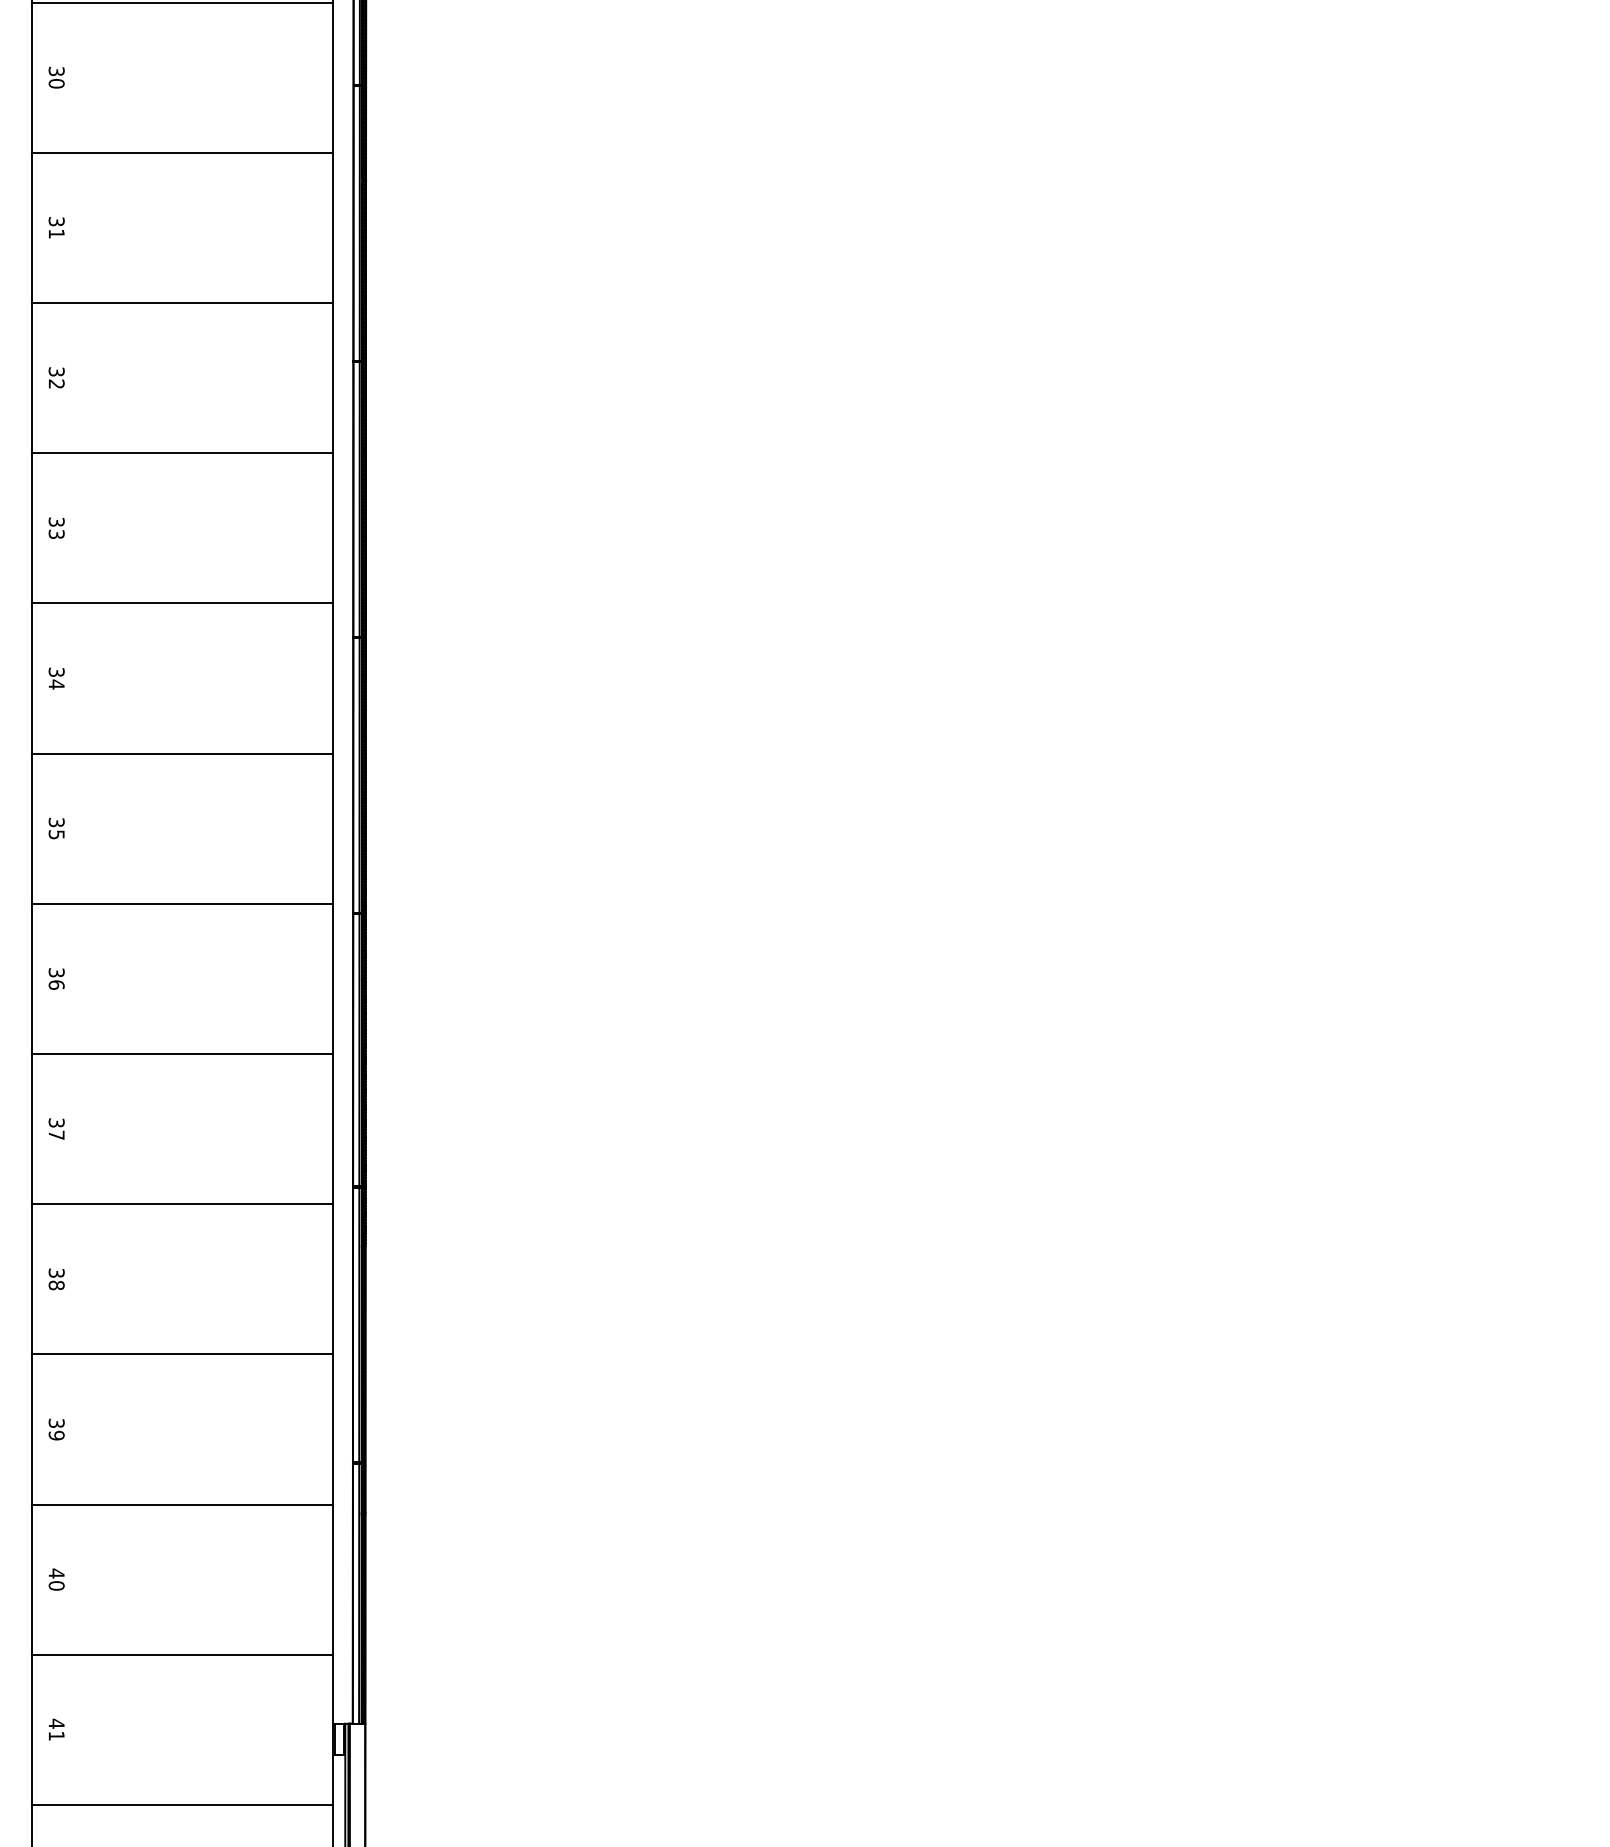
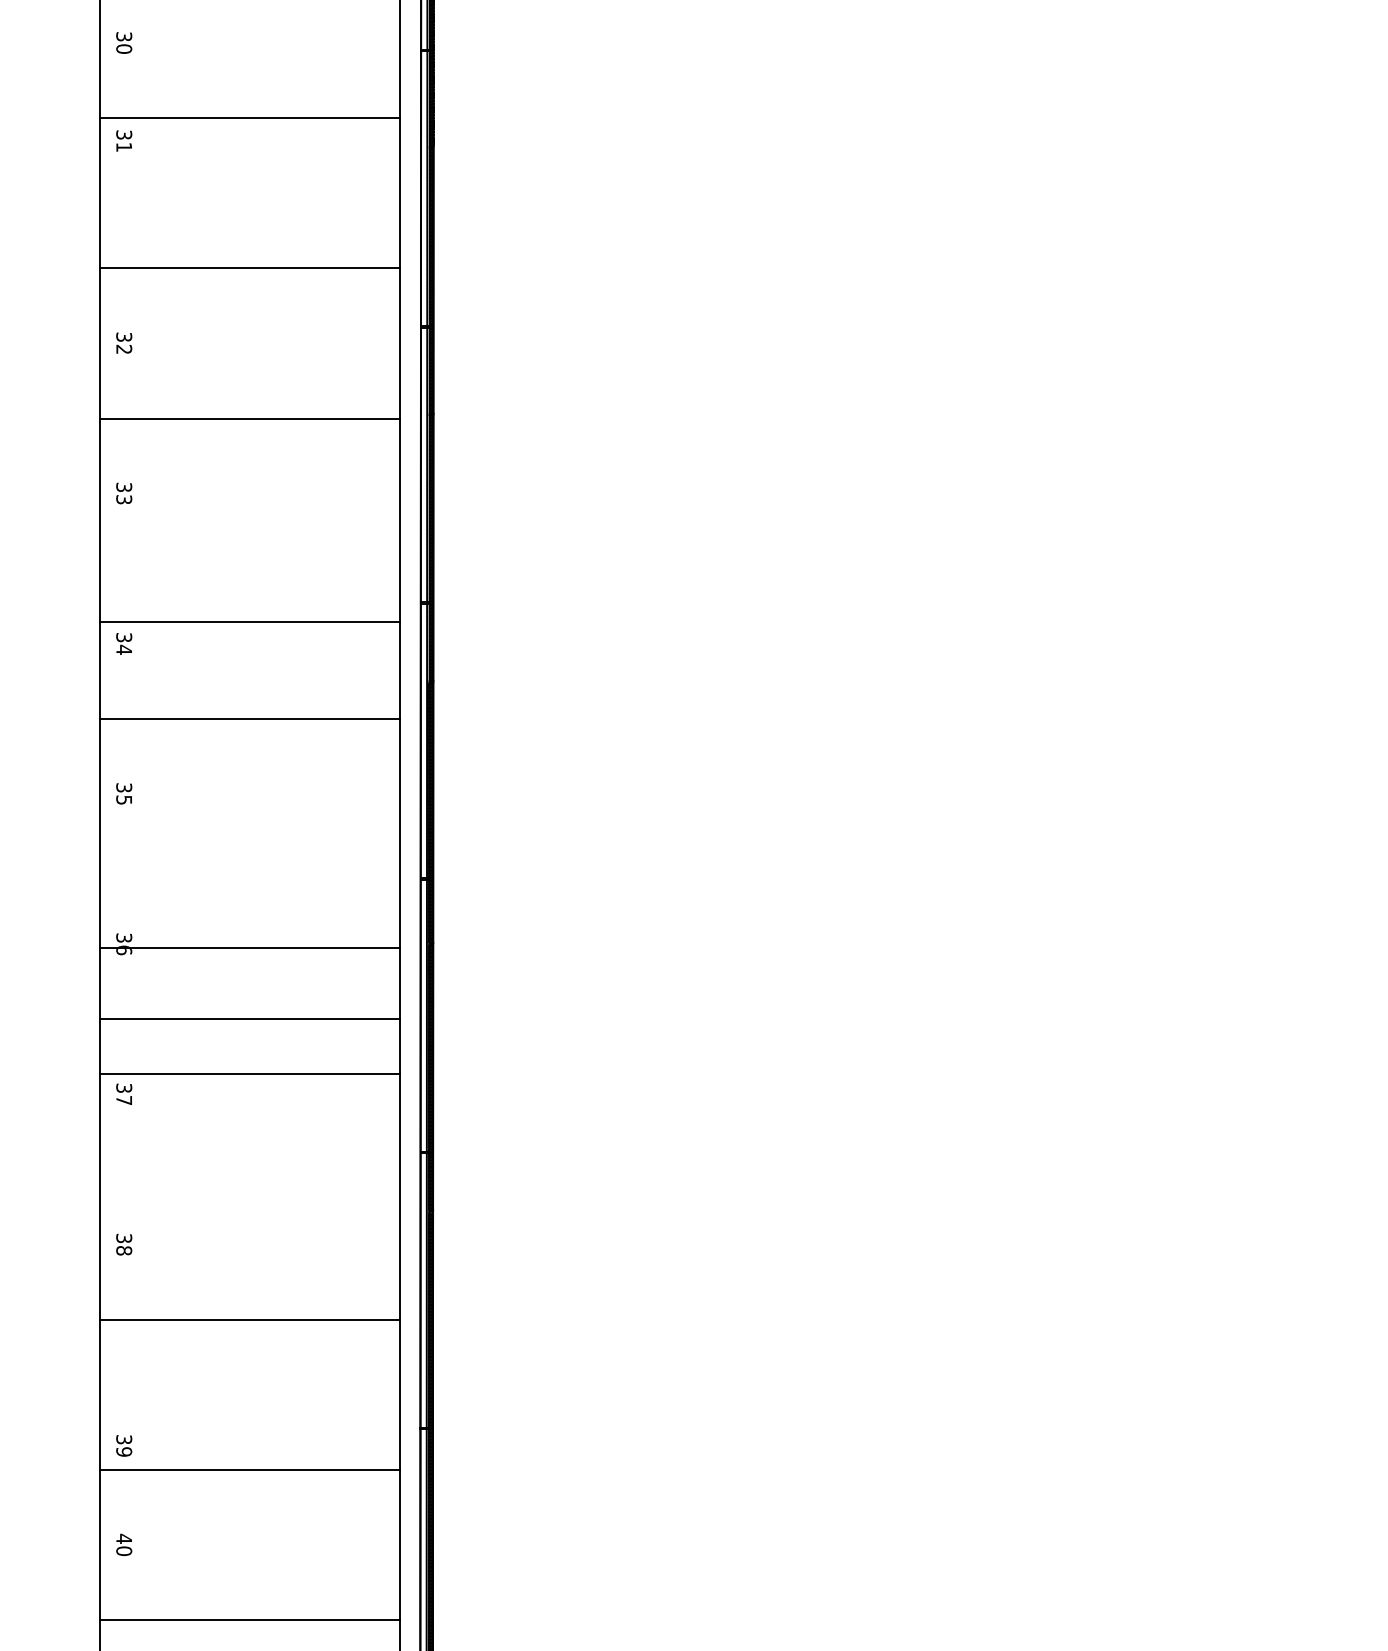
text: (56, 227) -> (124, 140), moved
line: (182, 603) -> (250, 621), moved
line: (182, 903) -> (250, 947), moved
line: (182, 1204) -> (250, 1073), moved
text: (56, 1429) -> (124, 1445), moved

